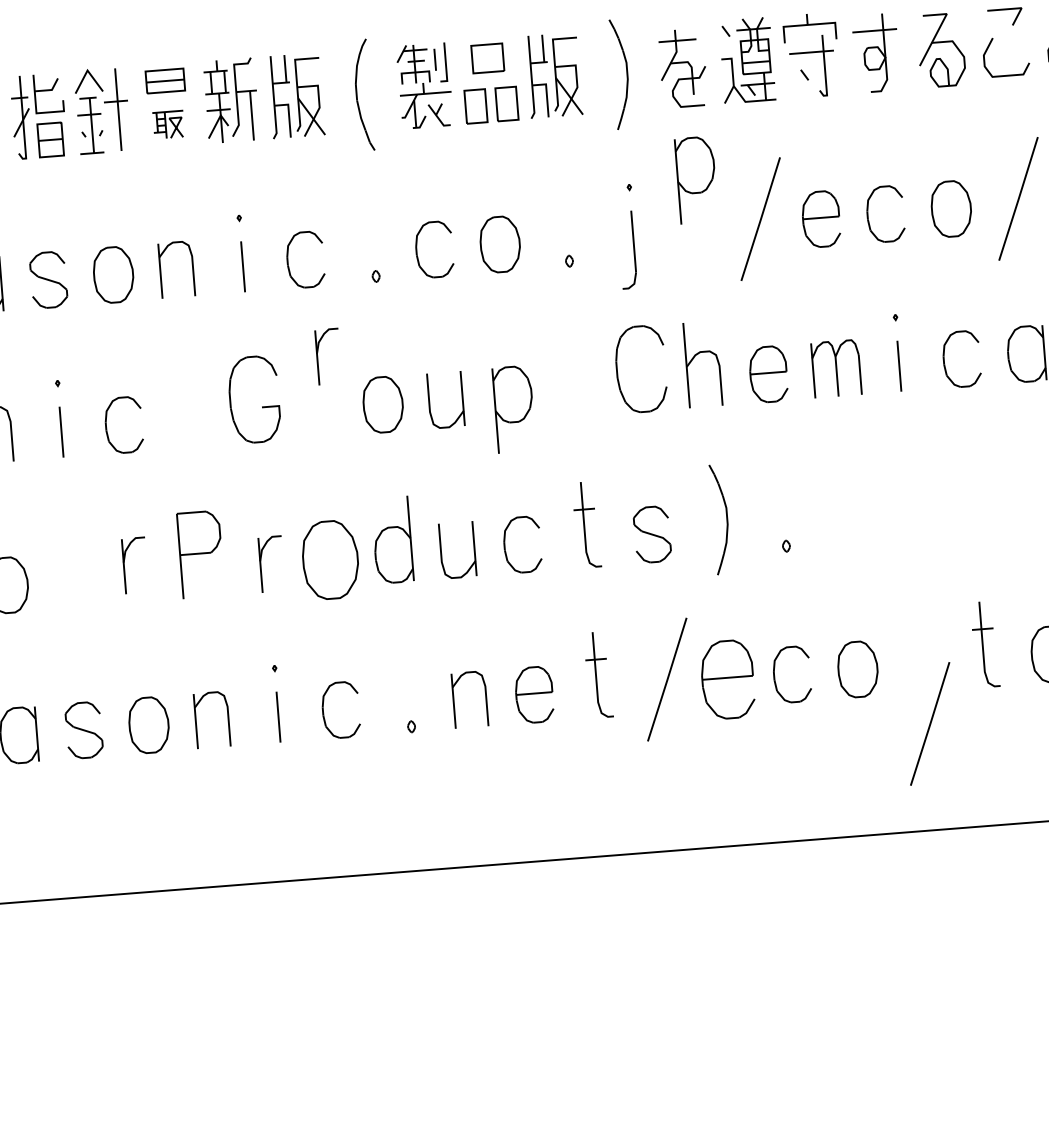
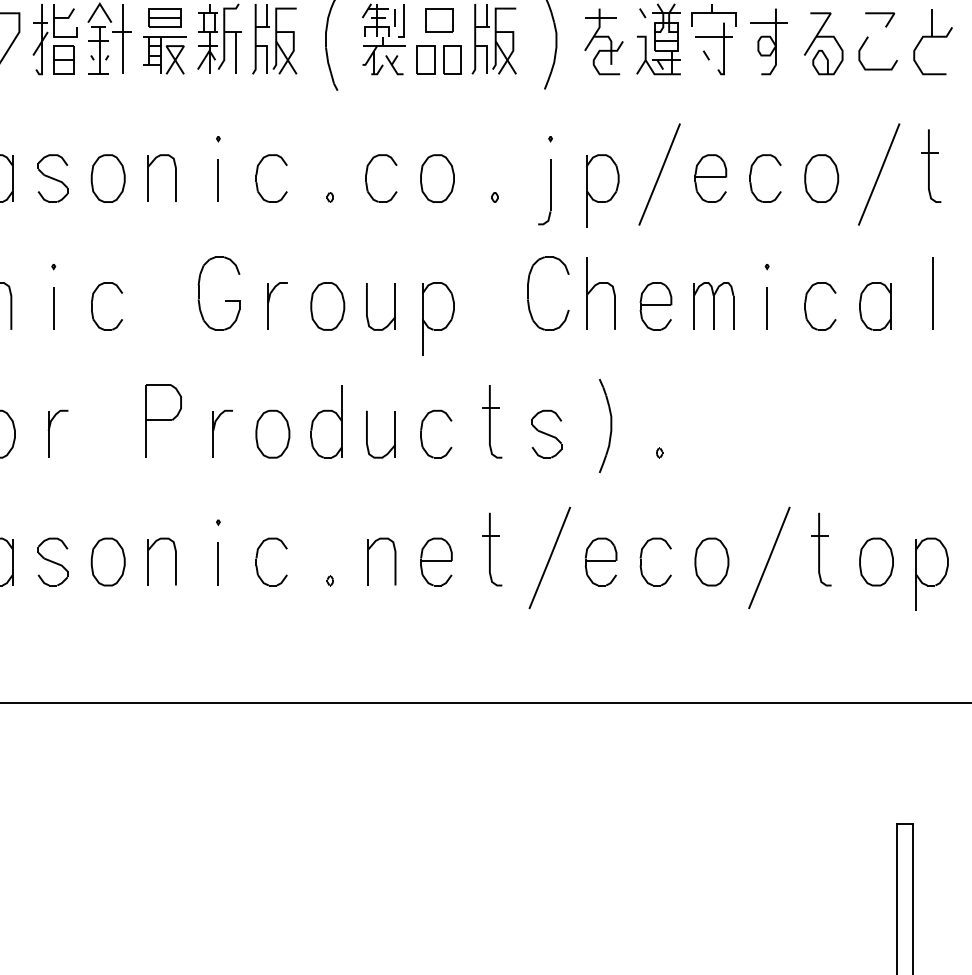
part: (168, 125) -> (164, 55), size x1.67
part: (696, 179) -> (602, 190), moved
part: (318, 353) -> (269, 302), moved
part: (330, 559) -> (272, 433), size x0.71
part: (124, 565) -> (49, 433), moved
part: (727, 679) -> (600, 561), size x0.71
line: (930, 723) -> (769, 557), moved

